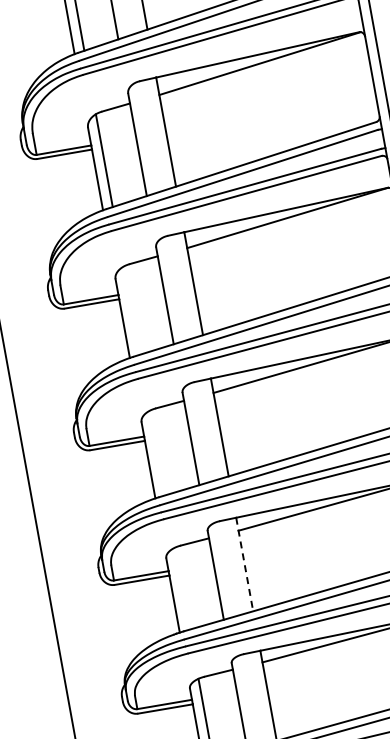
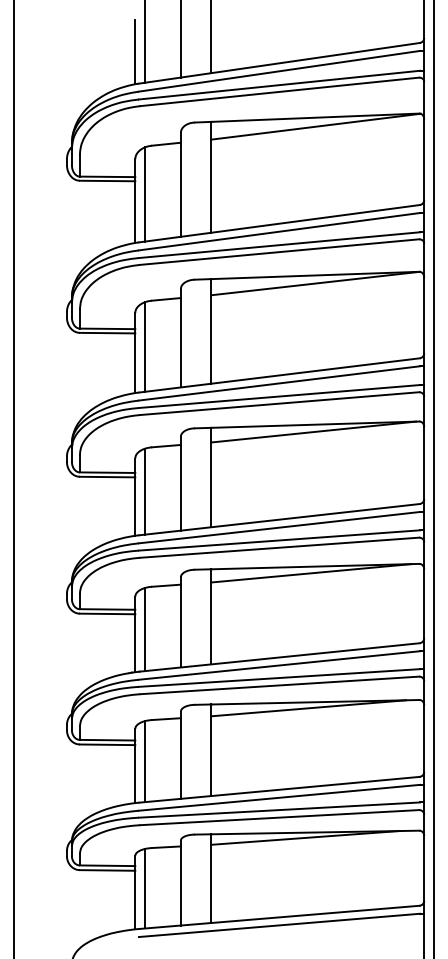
line: (131, 310) -> (145, 346), added
line: (157, 452) -> (145, 491), added
line: (244, 564) -> (211, 616), dashed -> solid
line: (182, 588) -> (145, 629), added

